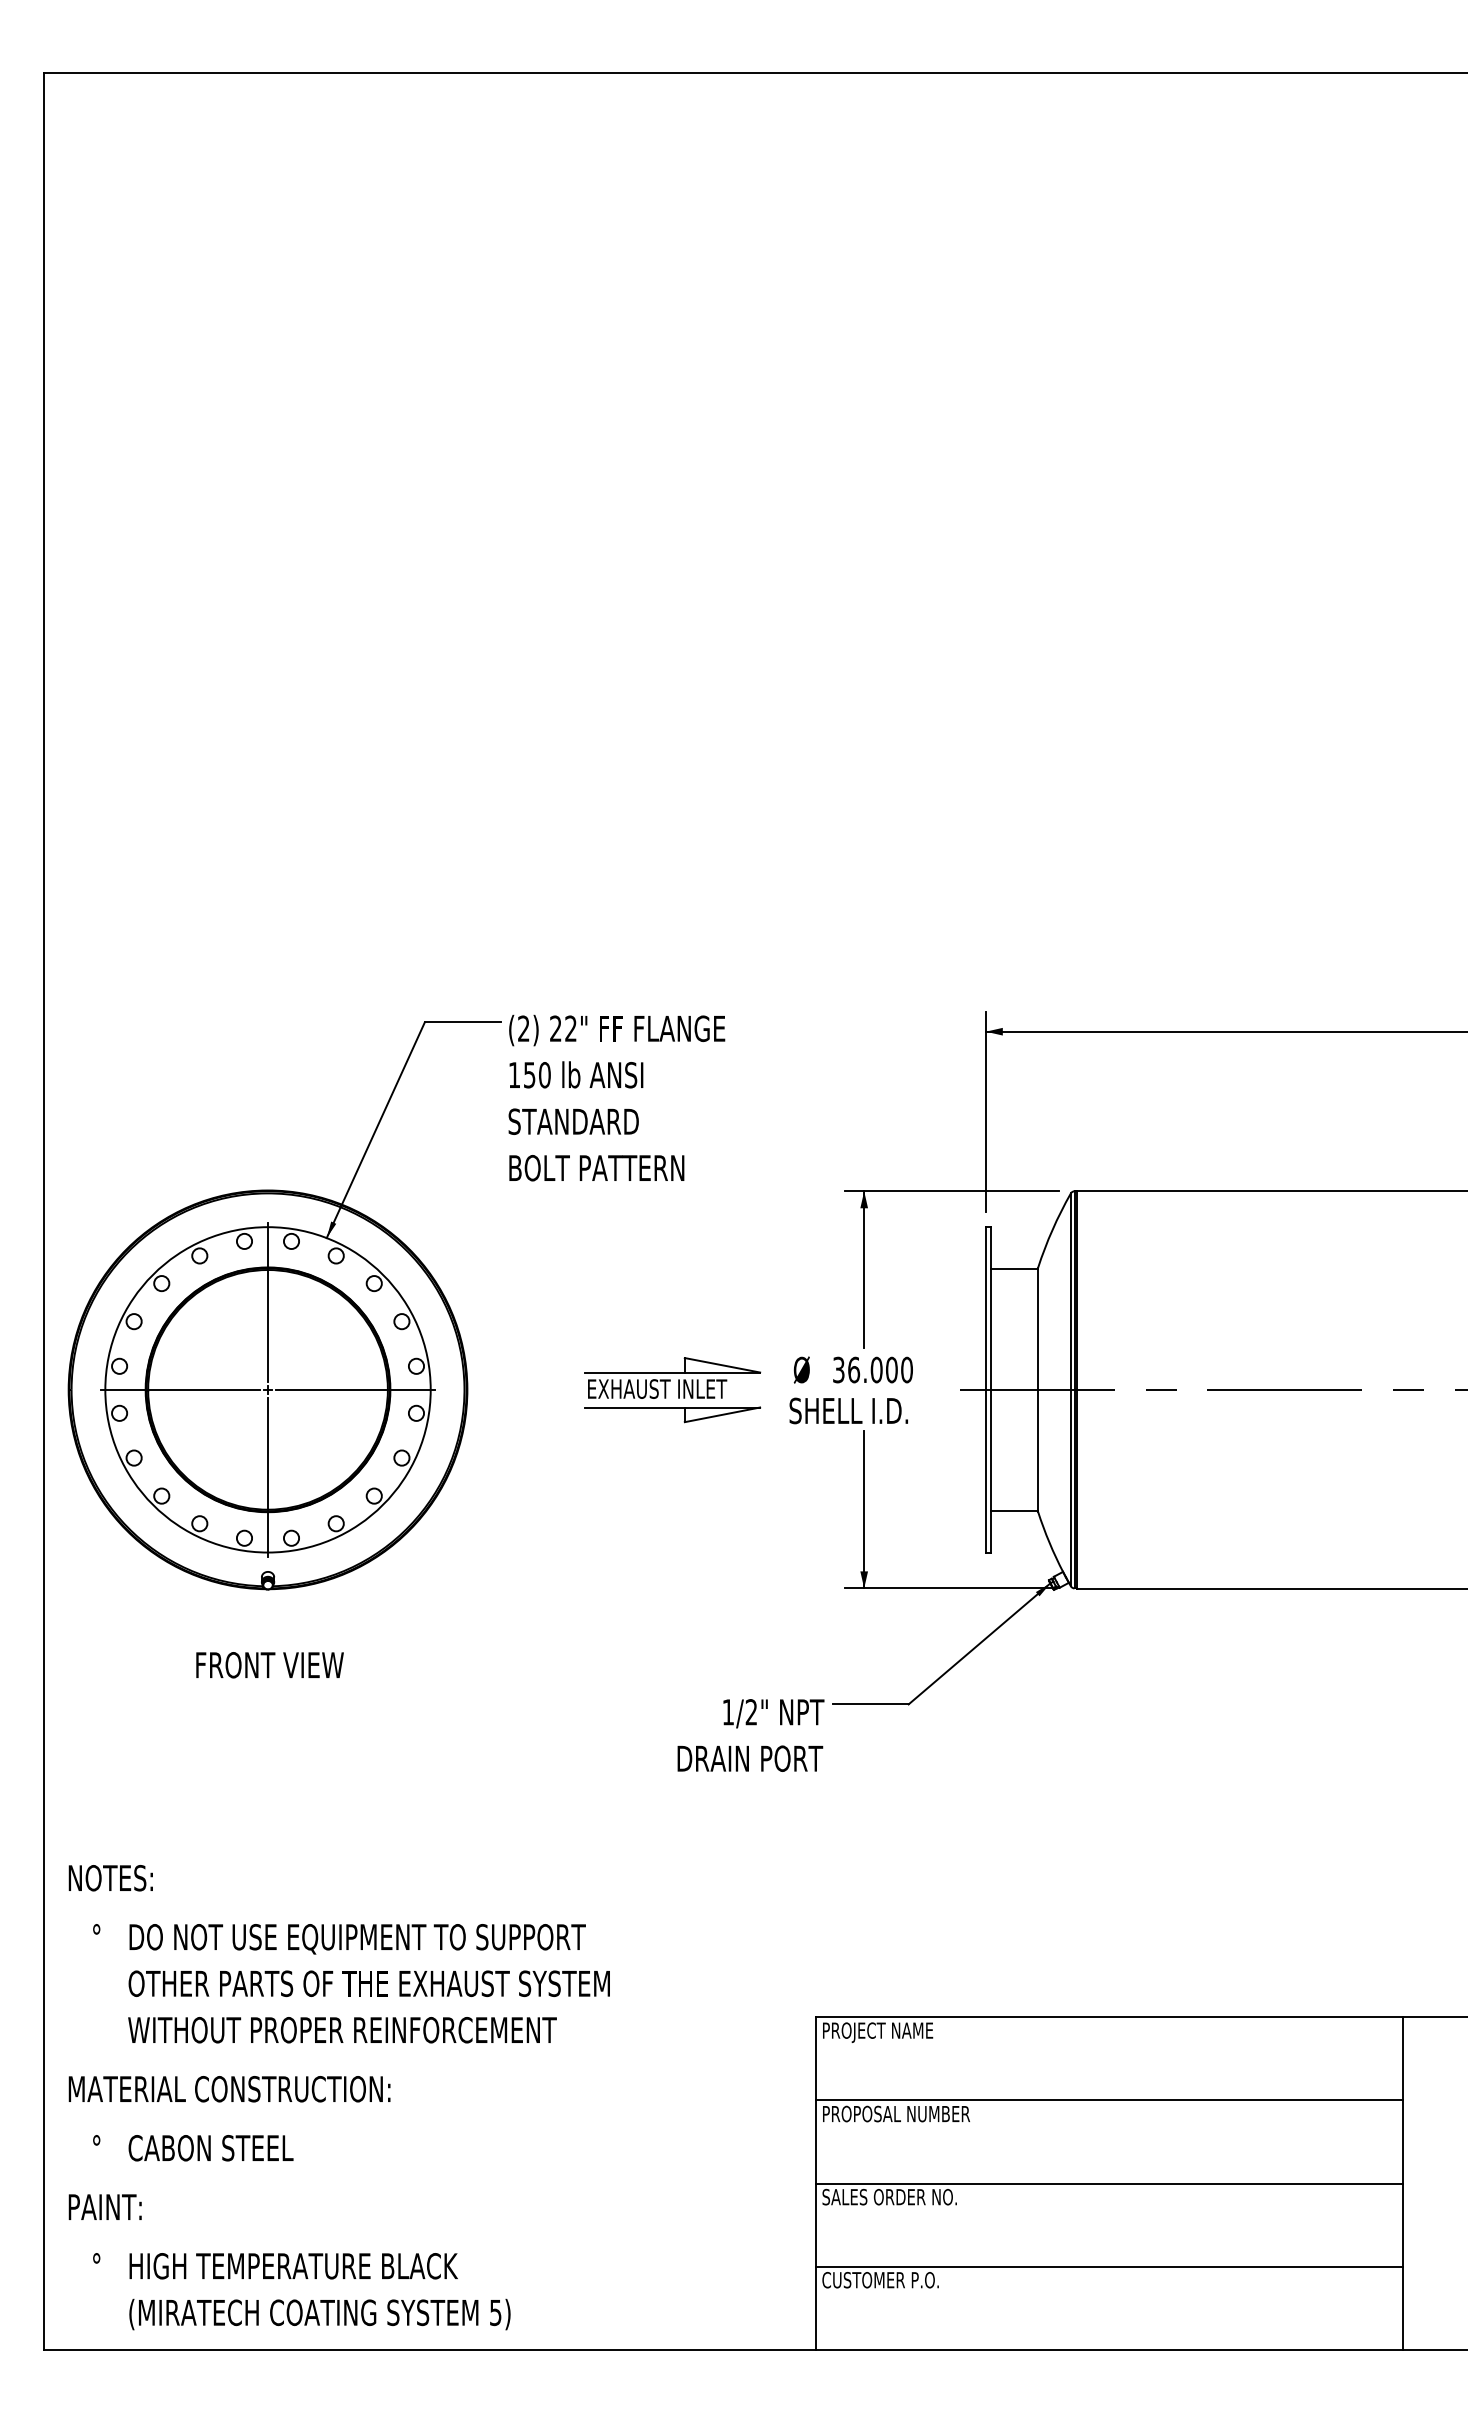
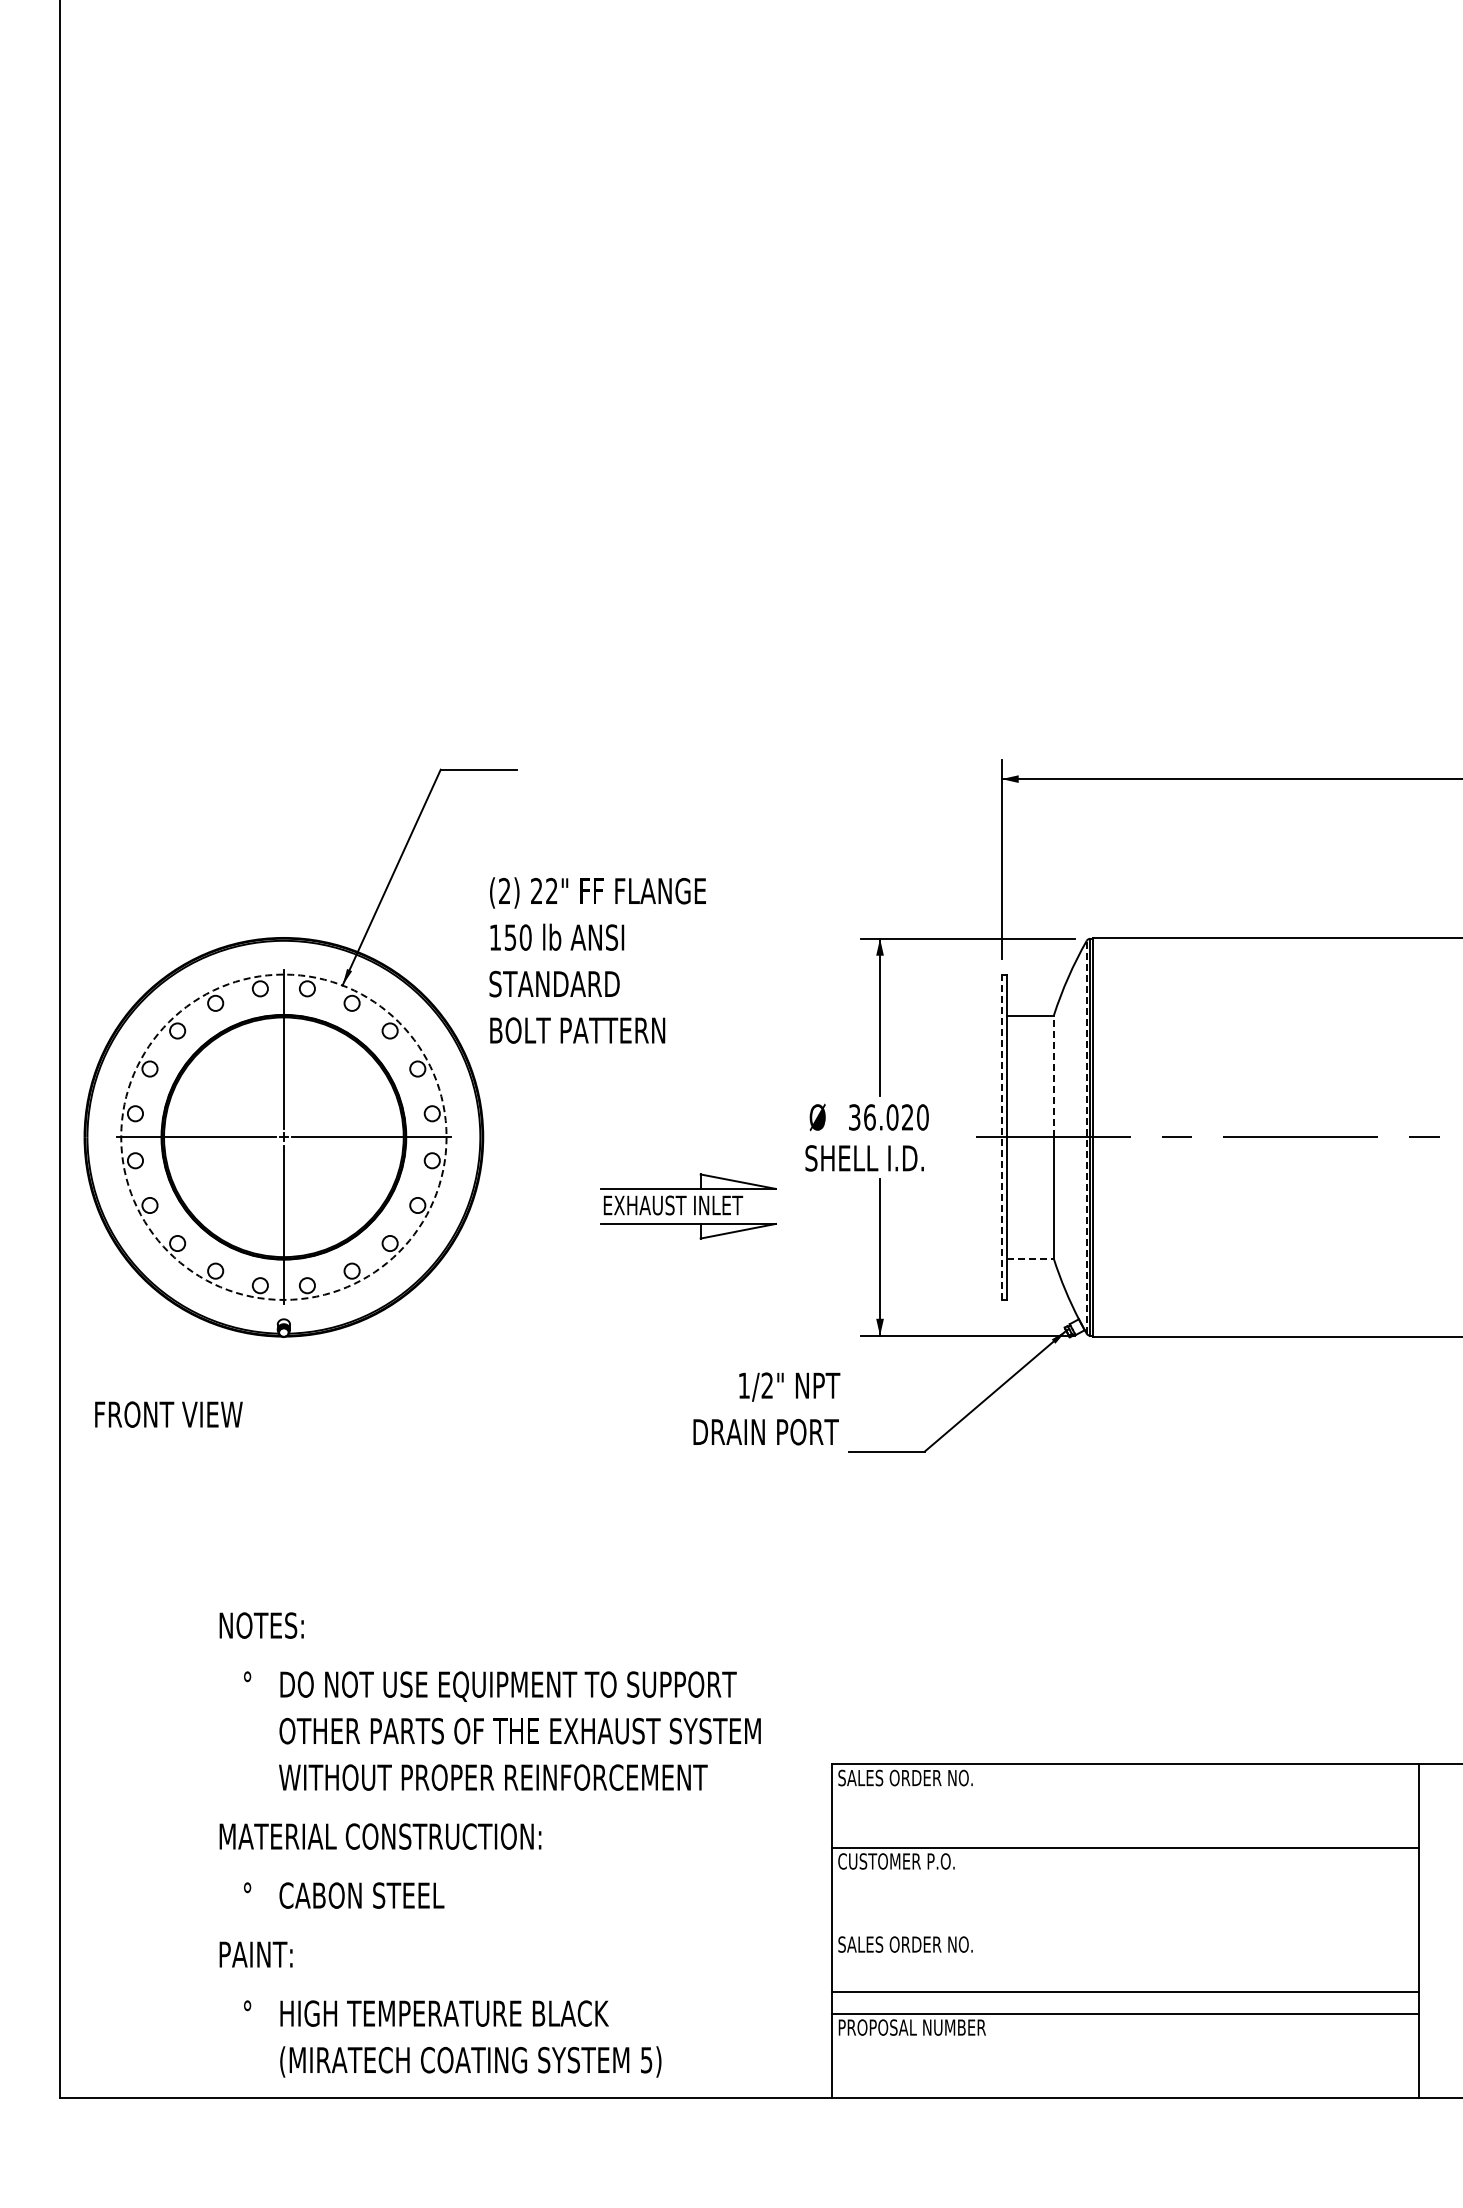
text: (616, 1097) -> (597, 959), moved
line: (1038, 1328) -> (1054, 1075), solid -> dashed
text: (891, 1369) -> (907, 1116), 36.000 -> 36.020
circle: (267, 1389) -> (283, 1136), solid -> dashed
line: (985, 1389) -> (1001, 1136), solid -> dashed
line: (1070, 1389) -> (1086, 1136), solid -> dashed
part: (672, 1390) -> (688, 1206), moved
line: (1015, 1511) -> (1031, 1258), solid -> dashed
text: (269, 1665) -> (168, 1414), moved
text: (750, 1735) -> (766, 1408), moved
text: (889, 2032) -> (905, 1779), PROJECT NAME -> SALES ORDER NO.
text: (338, 2097) -> (489, 1844), moved
text: (896, 2113) -> (912, 1860), PROPOSAL NUMBER -> CUSTOMER P.O.
line: (1109, 2183) -> (1125, 1991), moved
text: (895, 2279) -> (911, 2026), CUSTOMER P.O. -> PROPOSAL NUMBER

